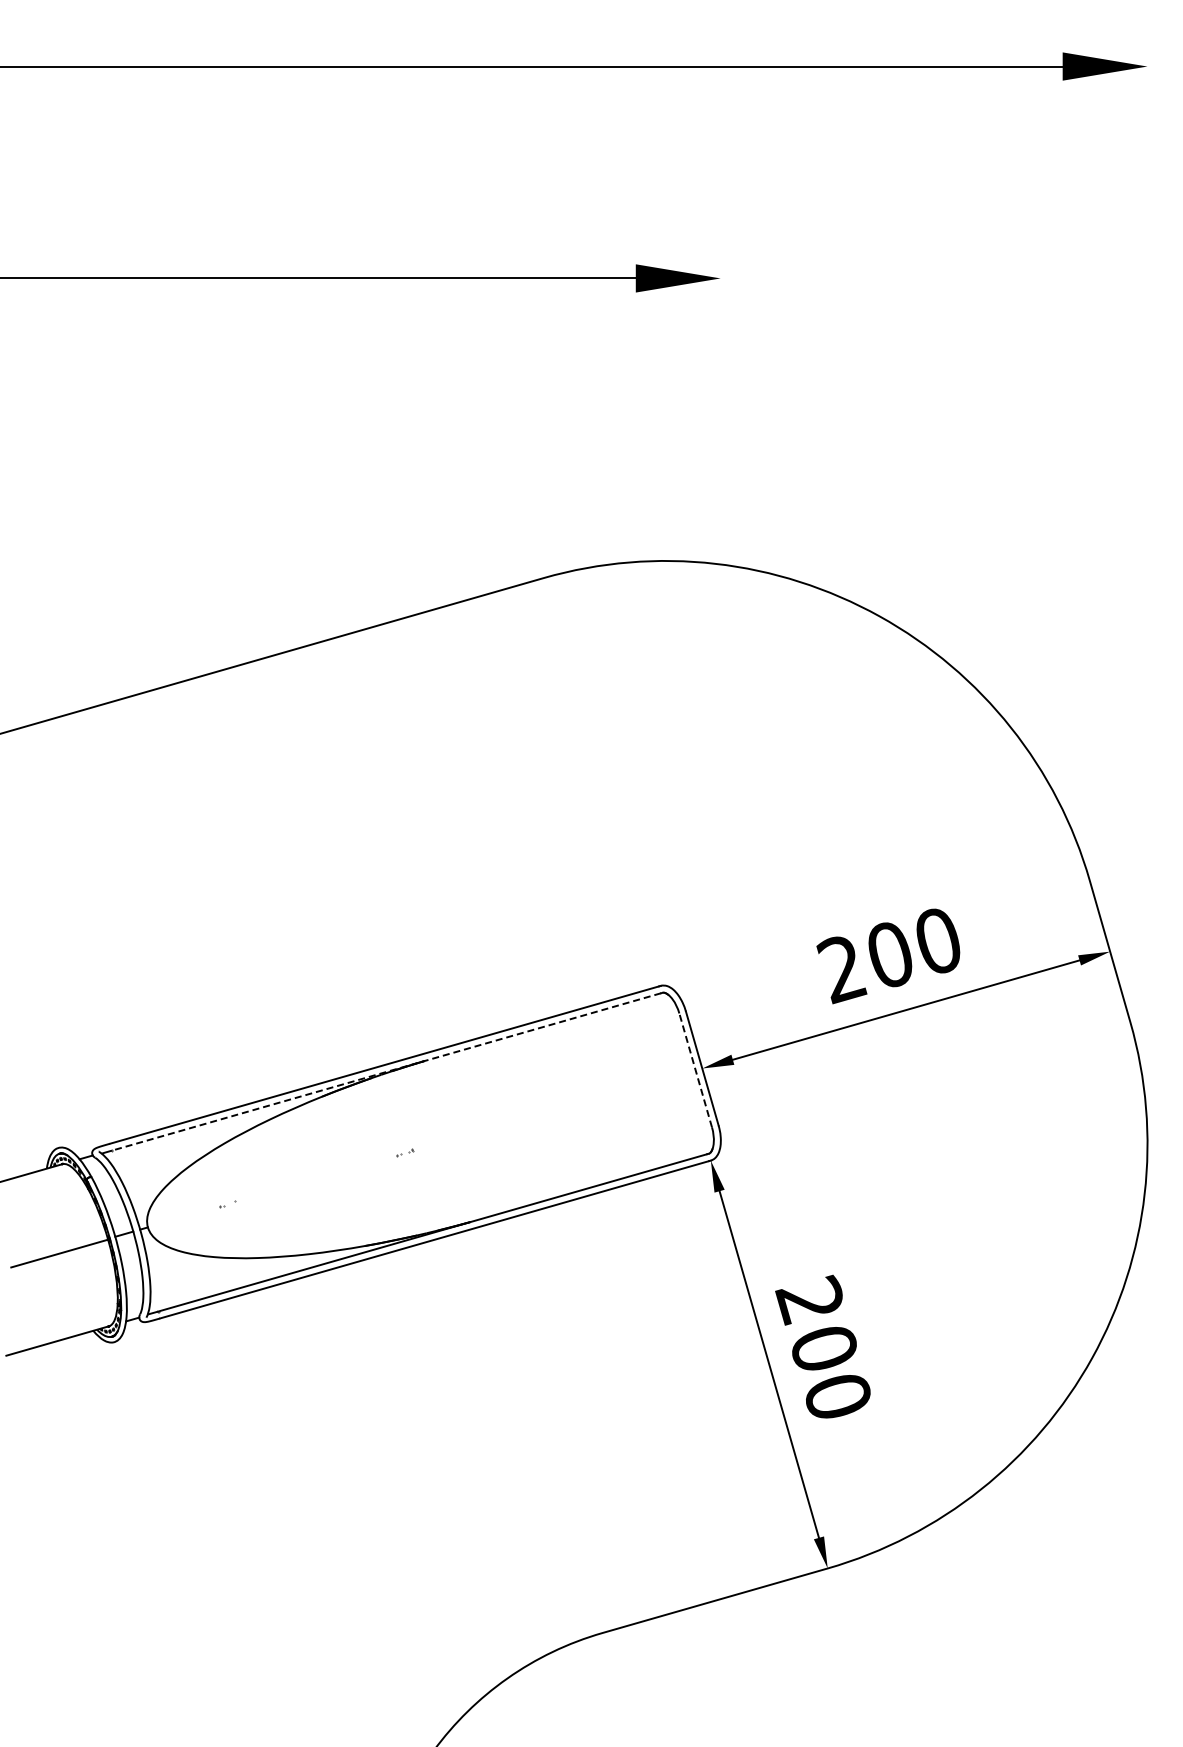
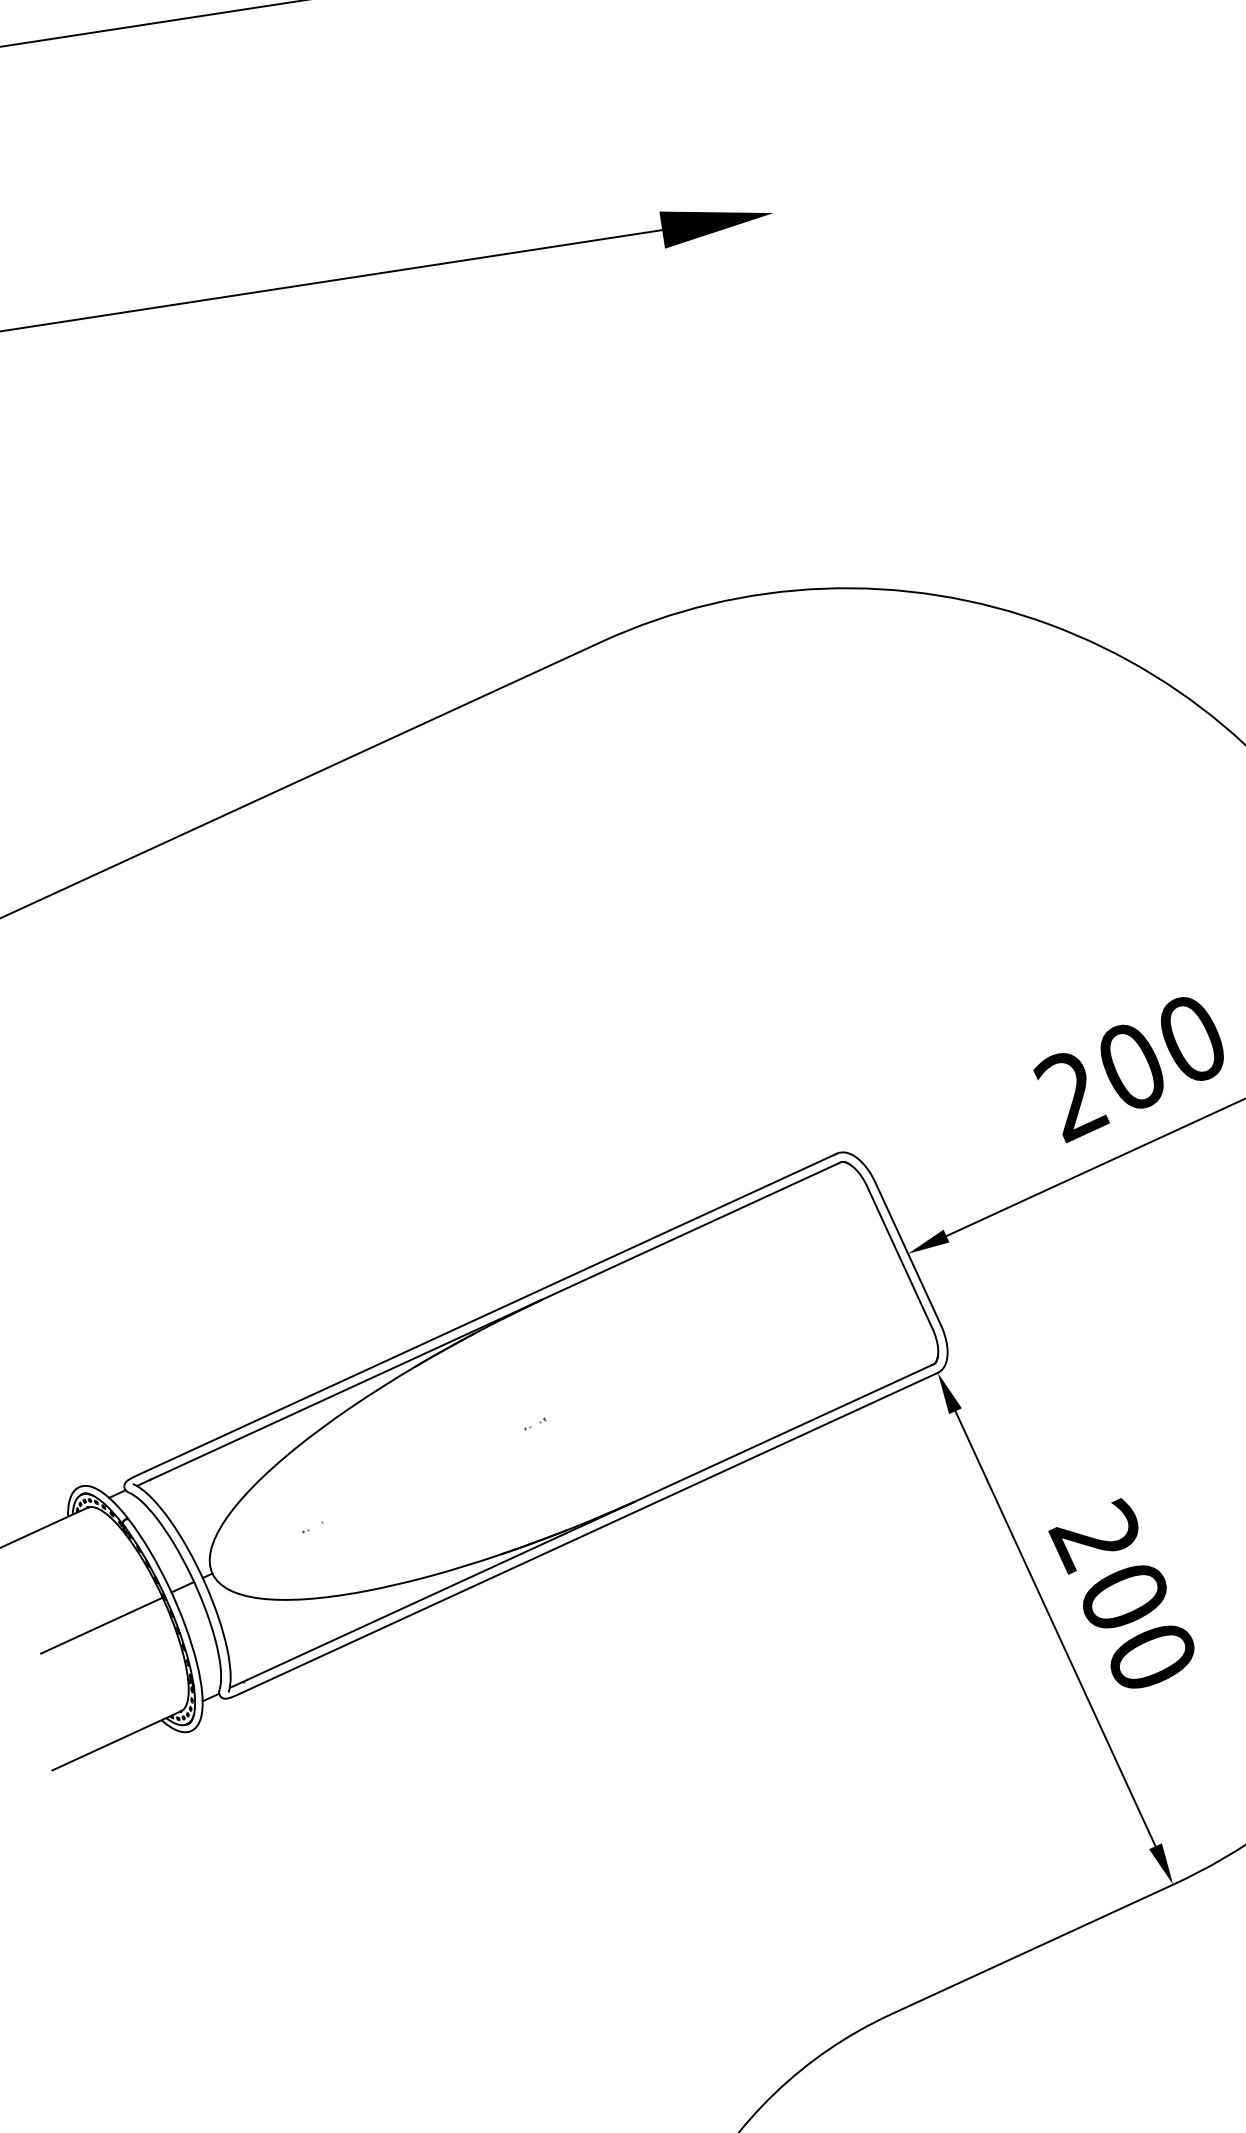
line: (695, 1069) -> (899, 1256), dashed -> solid
line: (386, 1071) -> (494, 1321), dashed -> solid

